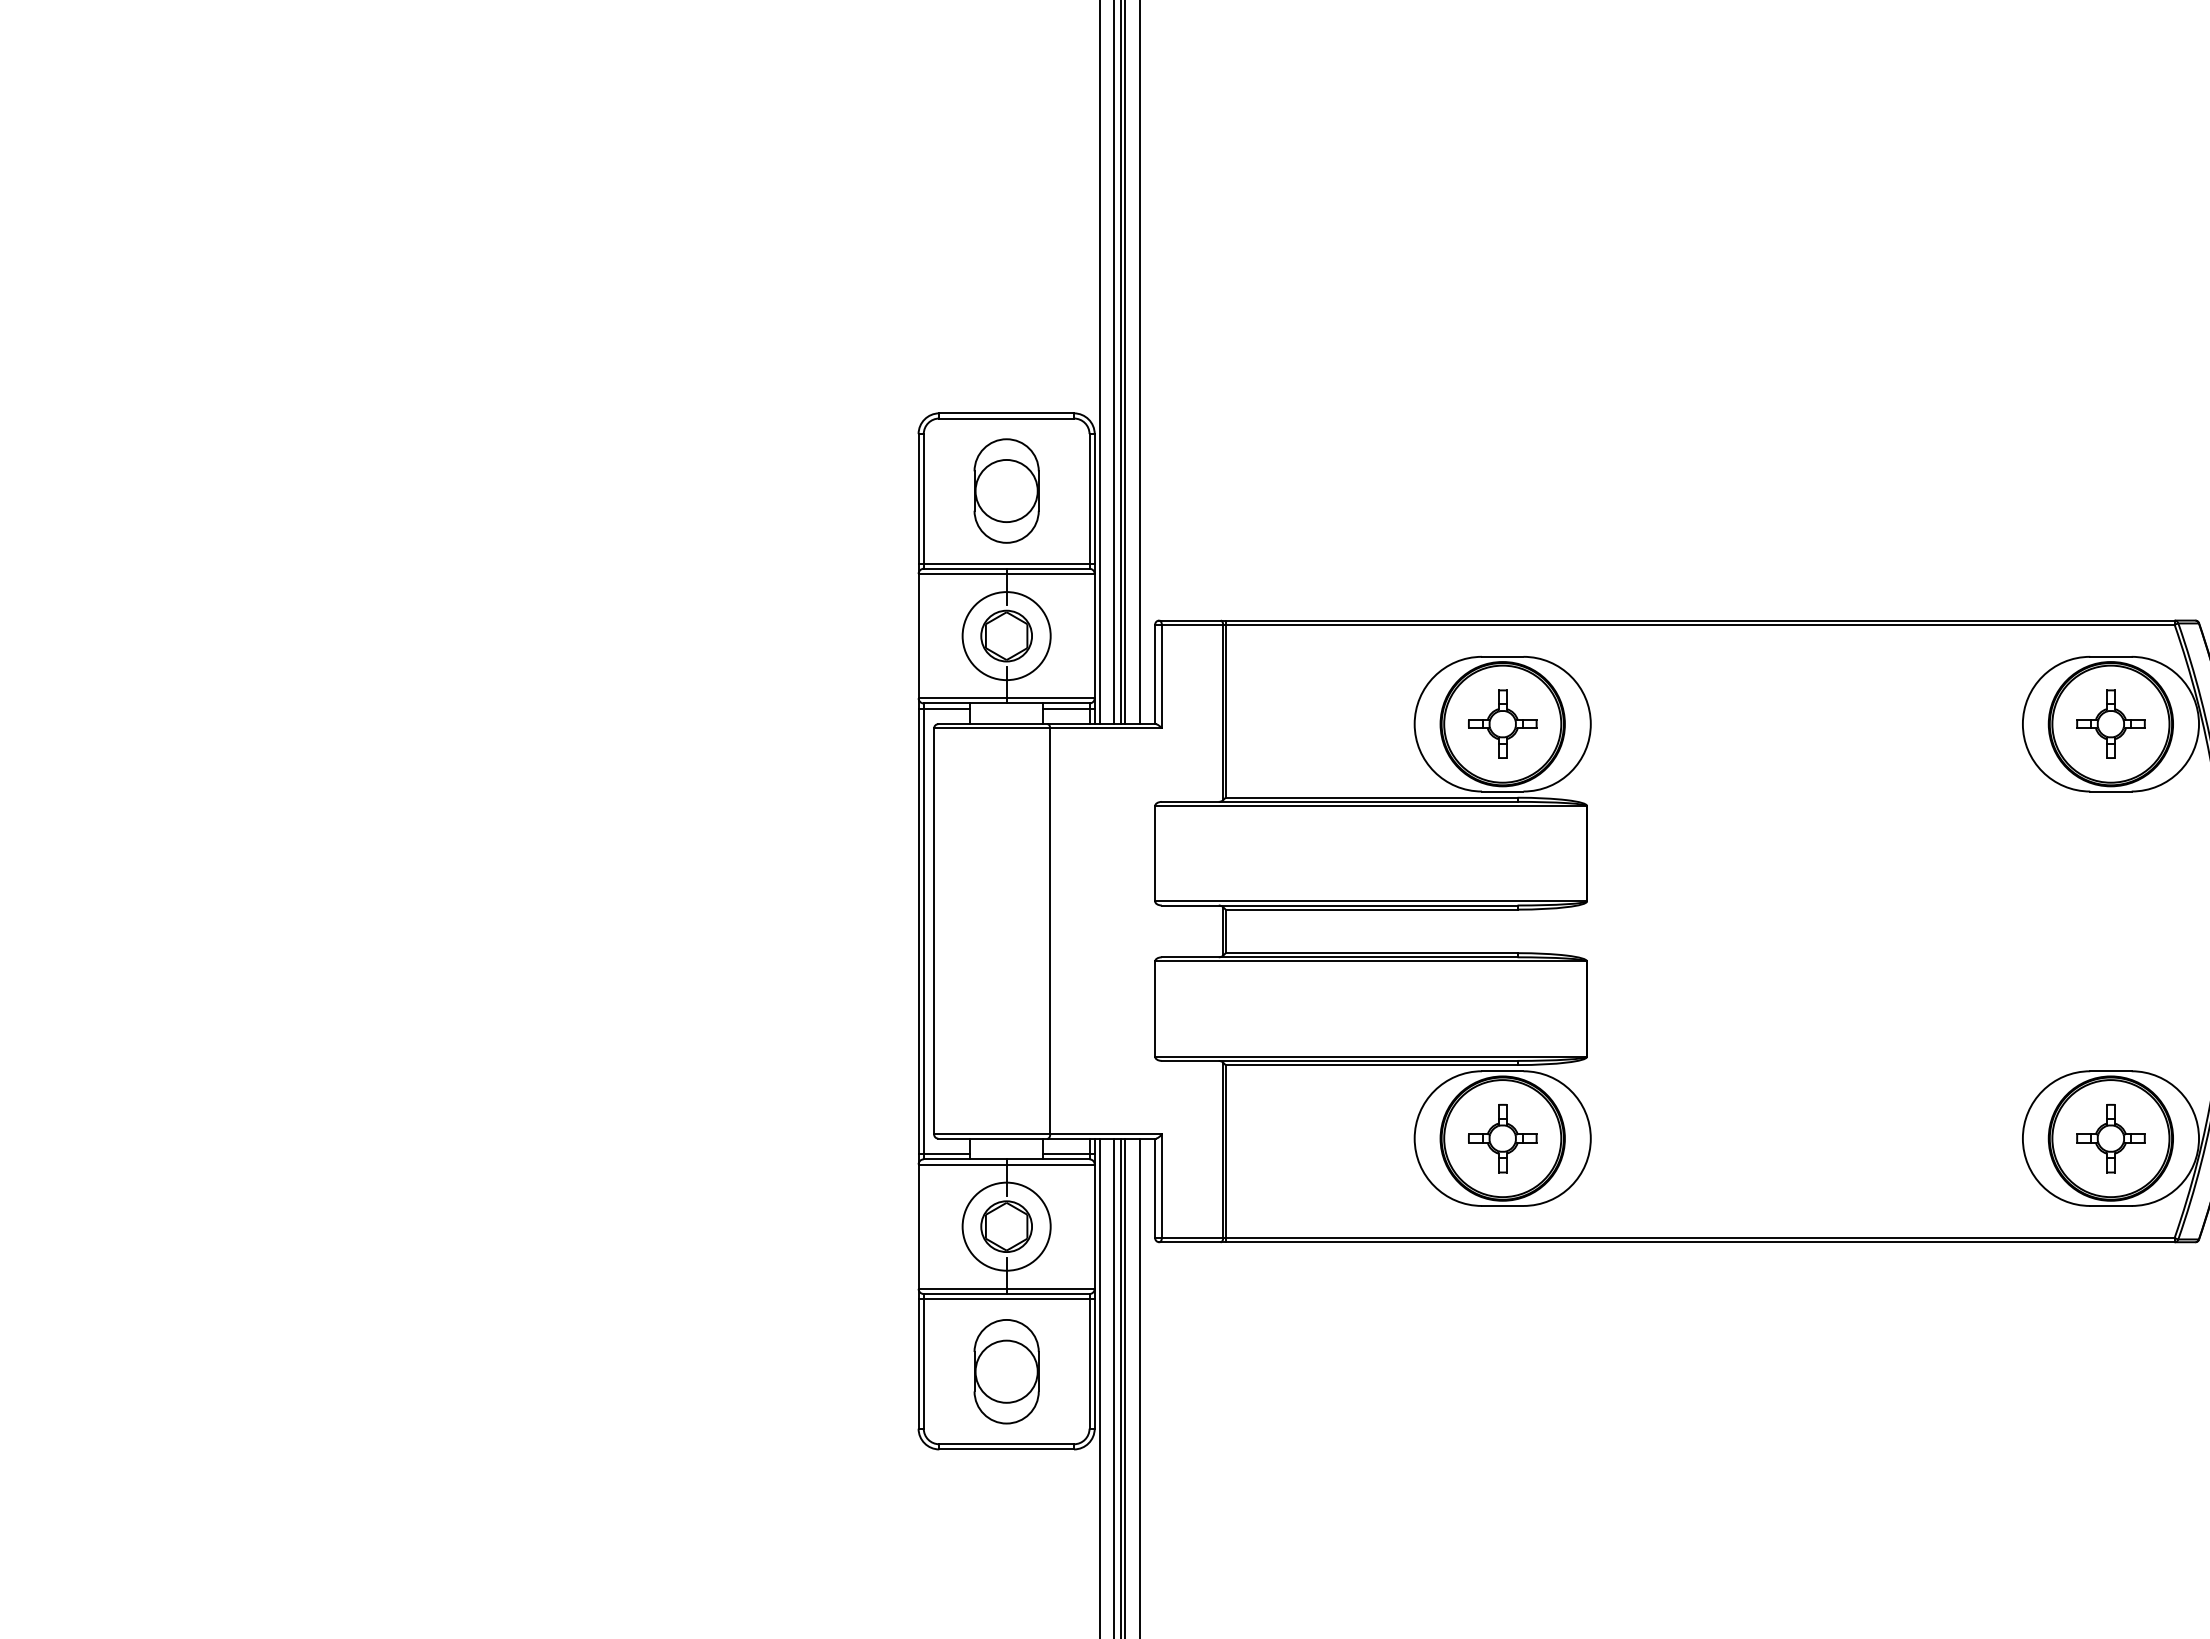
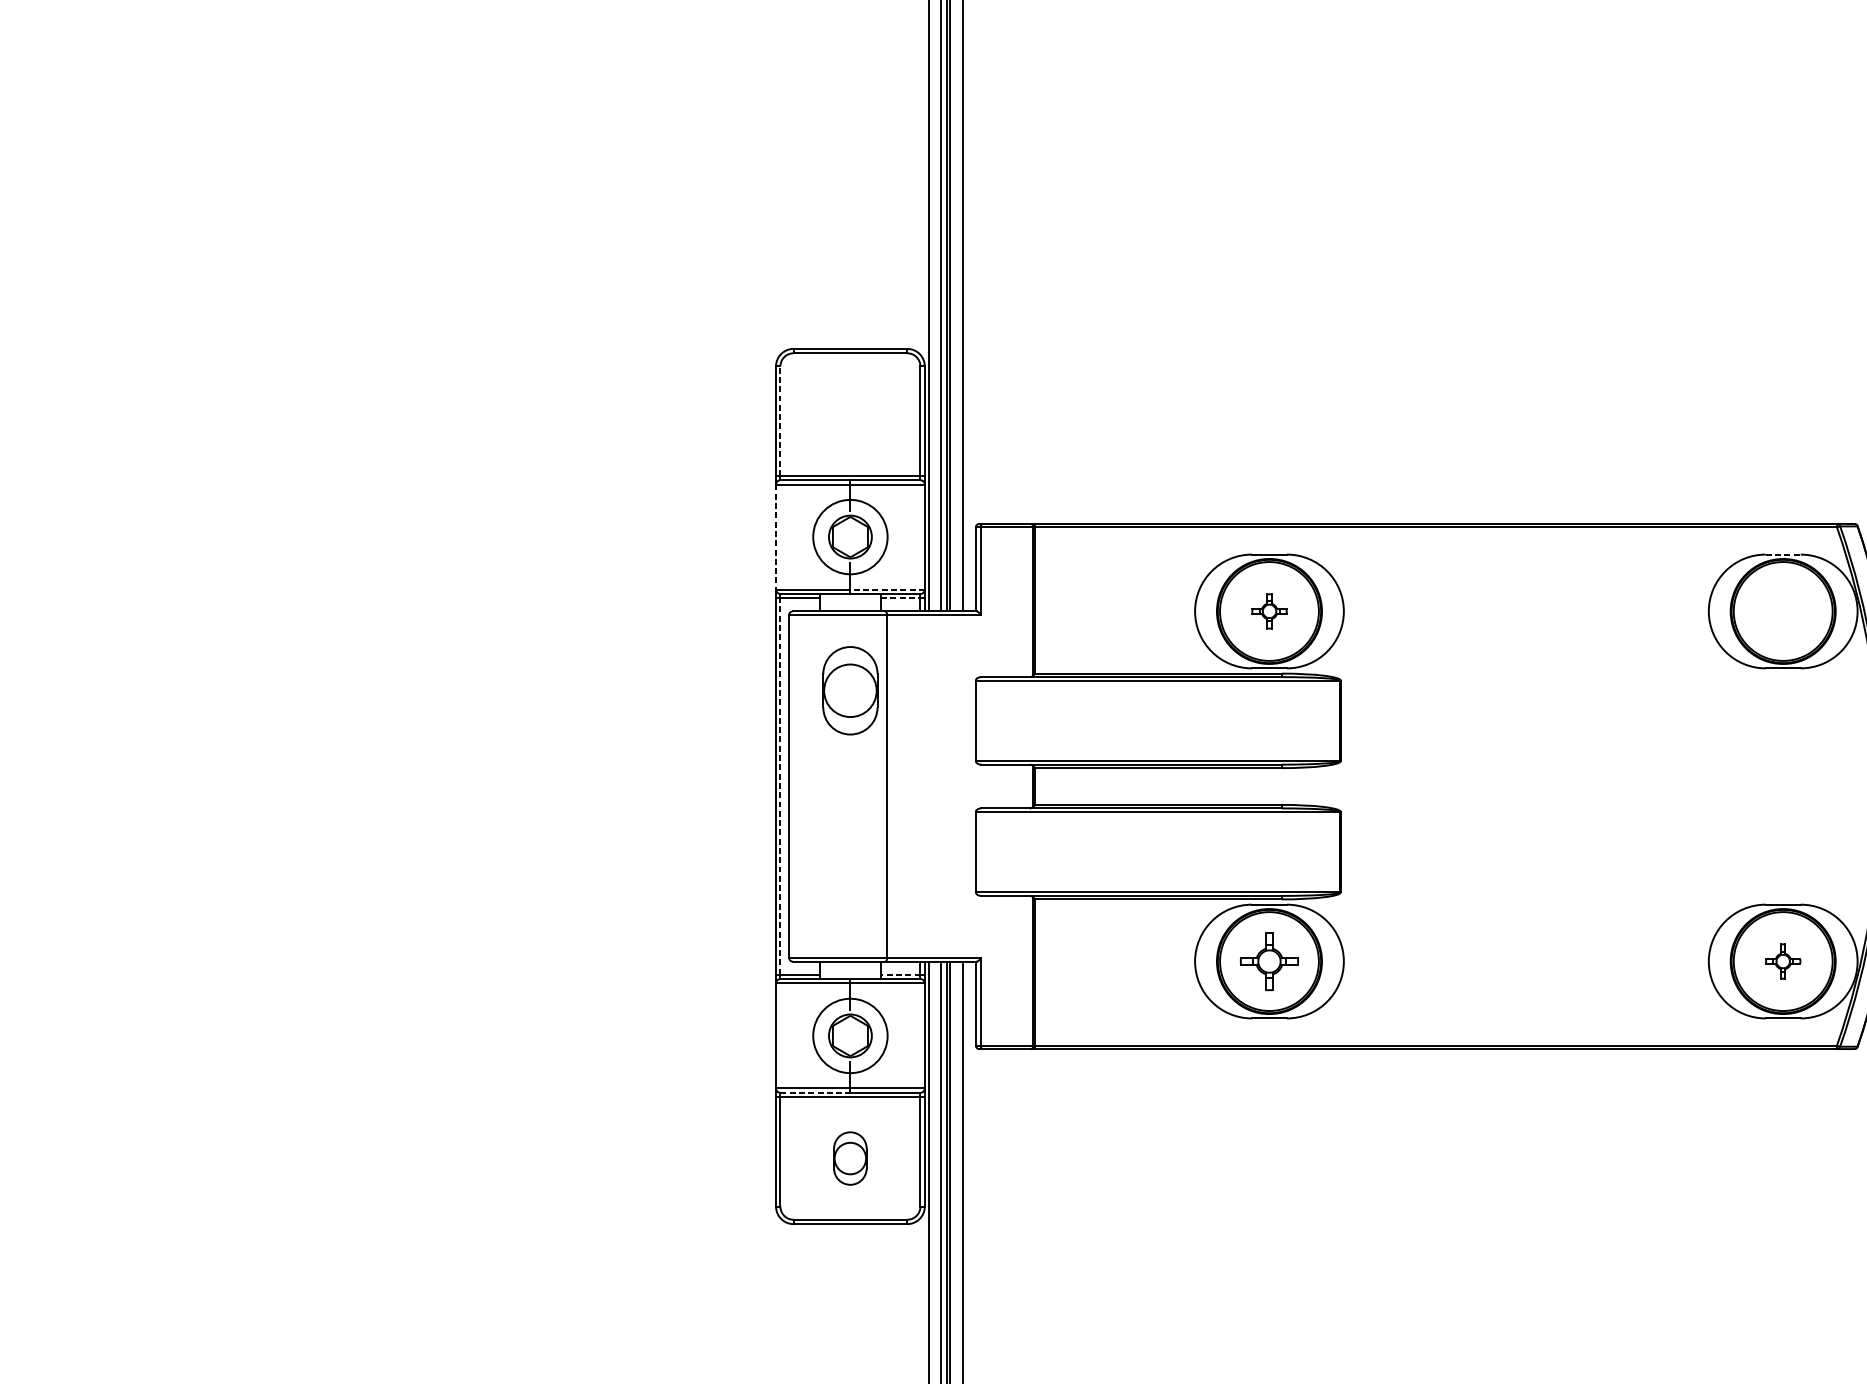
part: (1006, 490) -> (850, 690), moved
line: (923, 498) -> (780, 420), solid -> dashed
line: (918, 636) -> (775, 537), solid -> dashed
line: (2110, 656) -> (1782, 554), solid -> dashed
line: (1050, 698) -> (887, 589), solid -> dashed
line: (1066, 708) -> (900, 598), solid -> dashed
part: (1502, 723) -> (1269, 610), size x0.6
part: (2110, 723) -> (1782, 610), removed
line: (923, 931) -> (780, 786), solid -> dashed
part: (2110, 1138) -> (1782, 961), size x0.6
line: (1065, 1154) -> (900, 974), solid -> dashed
line: (965, 1294) -> (815, 1093), solid -> dashed
part: (1006, 1371) -> (850, 1158), size x0.6

